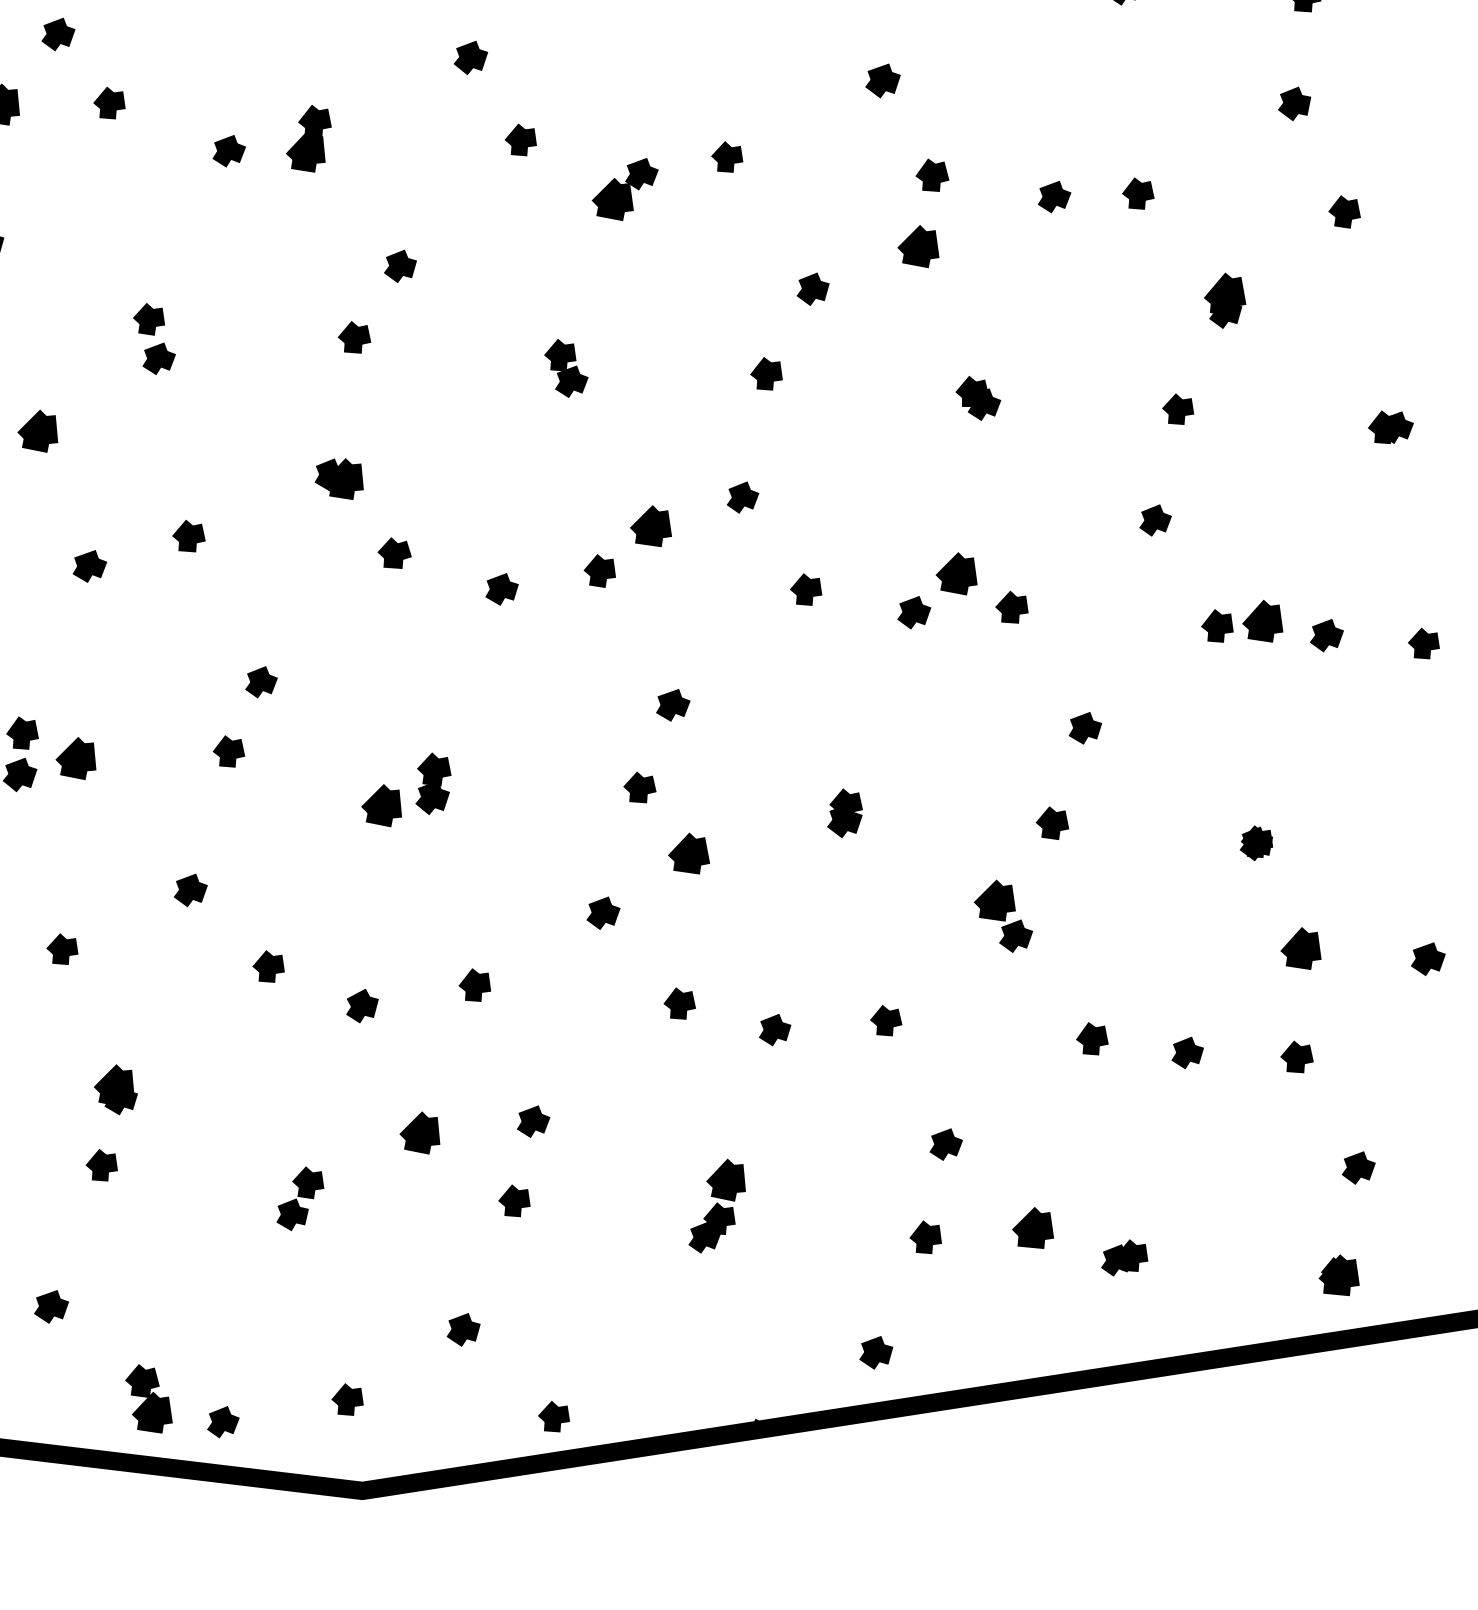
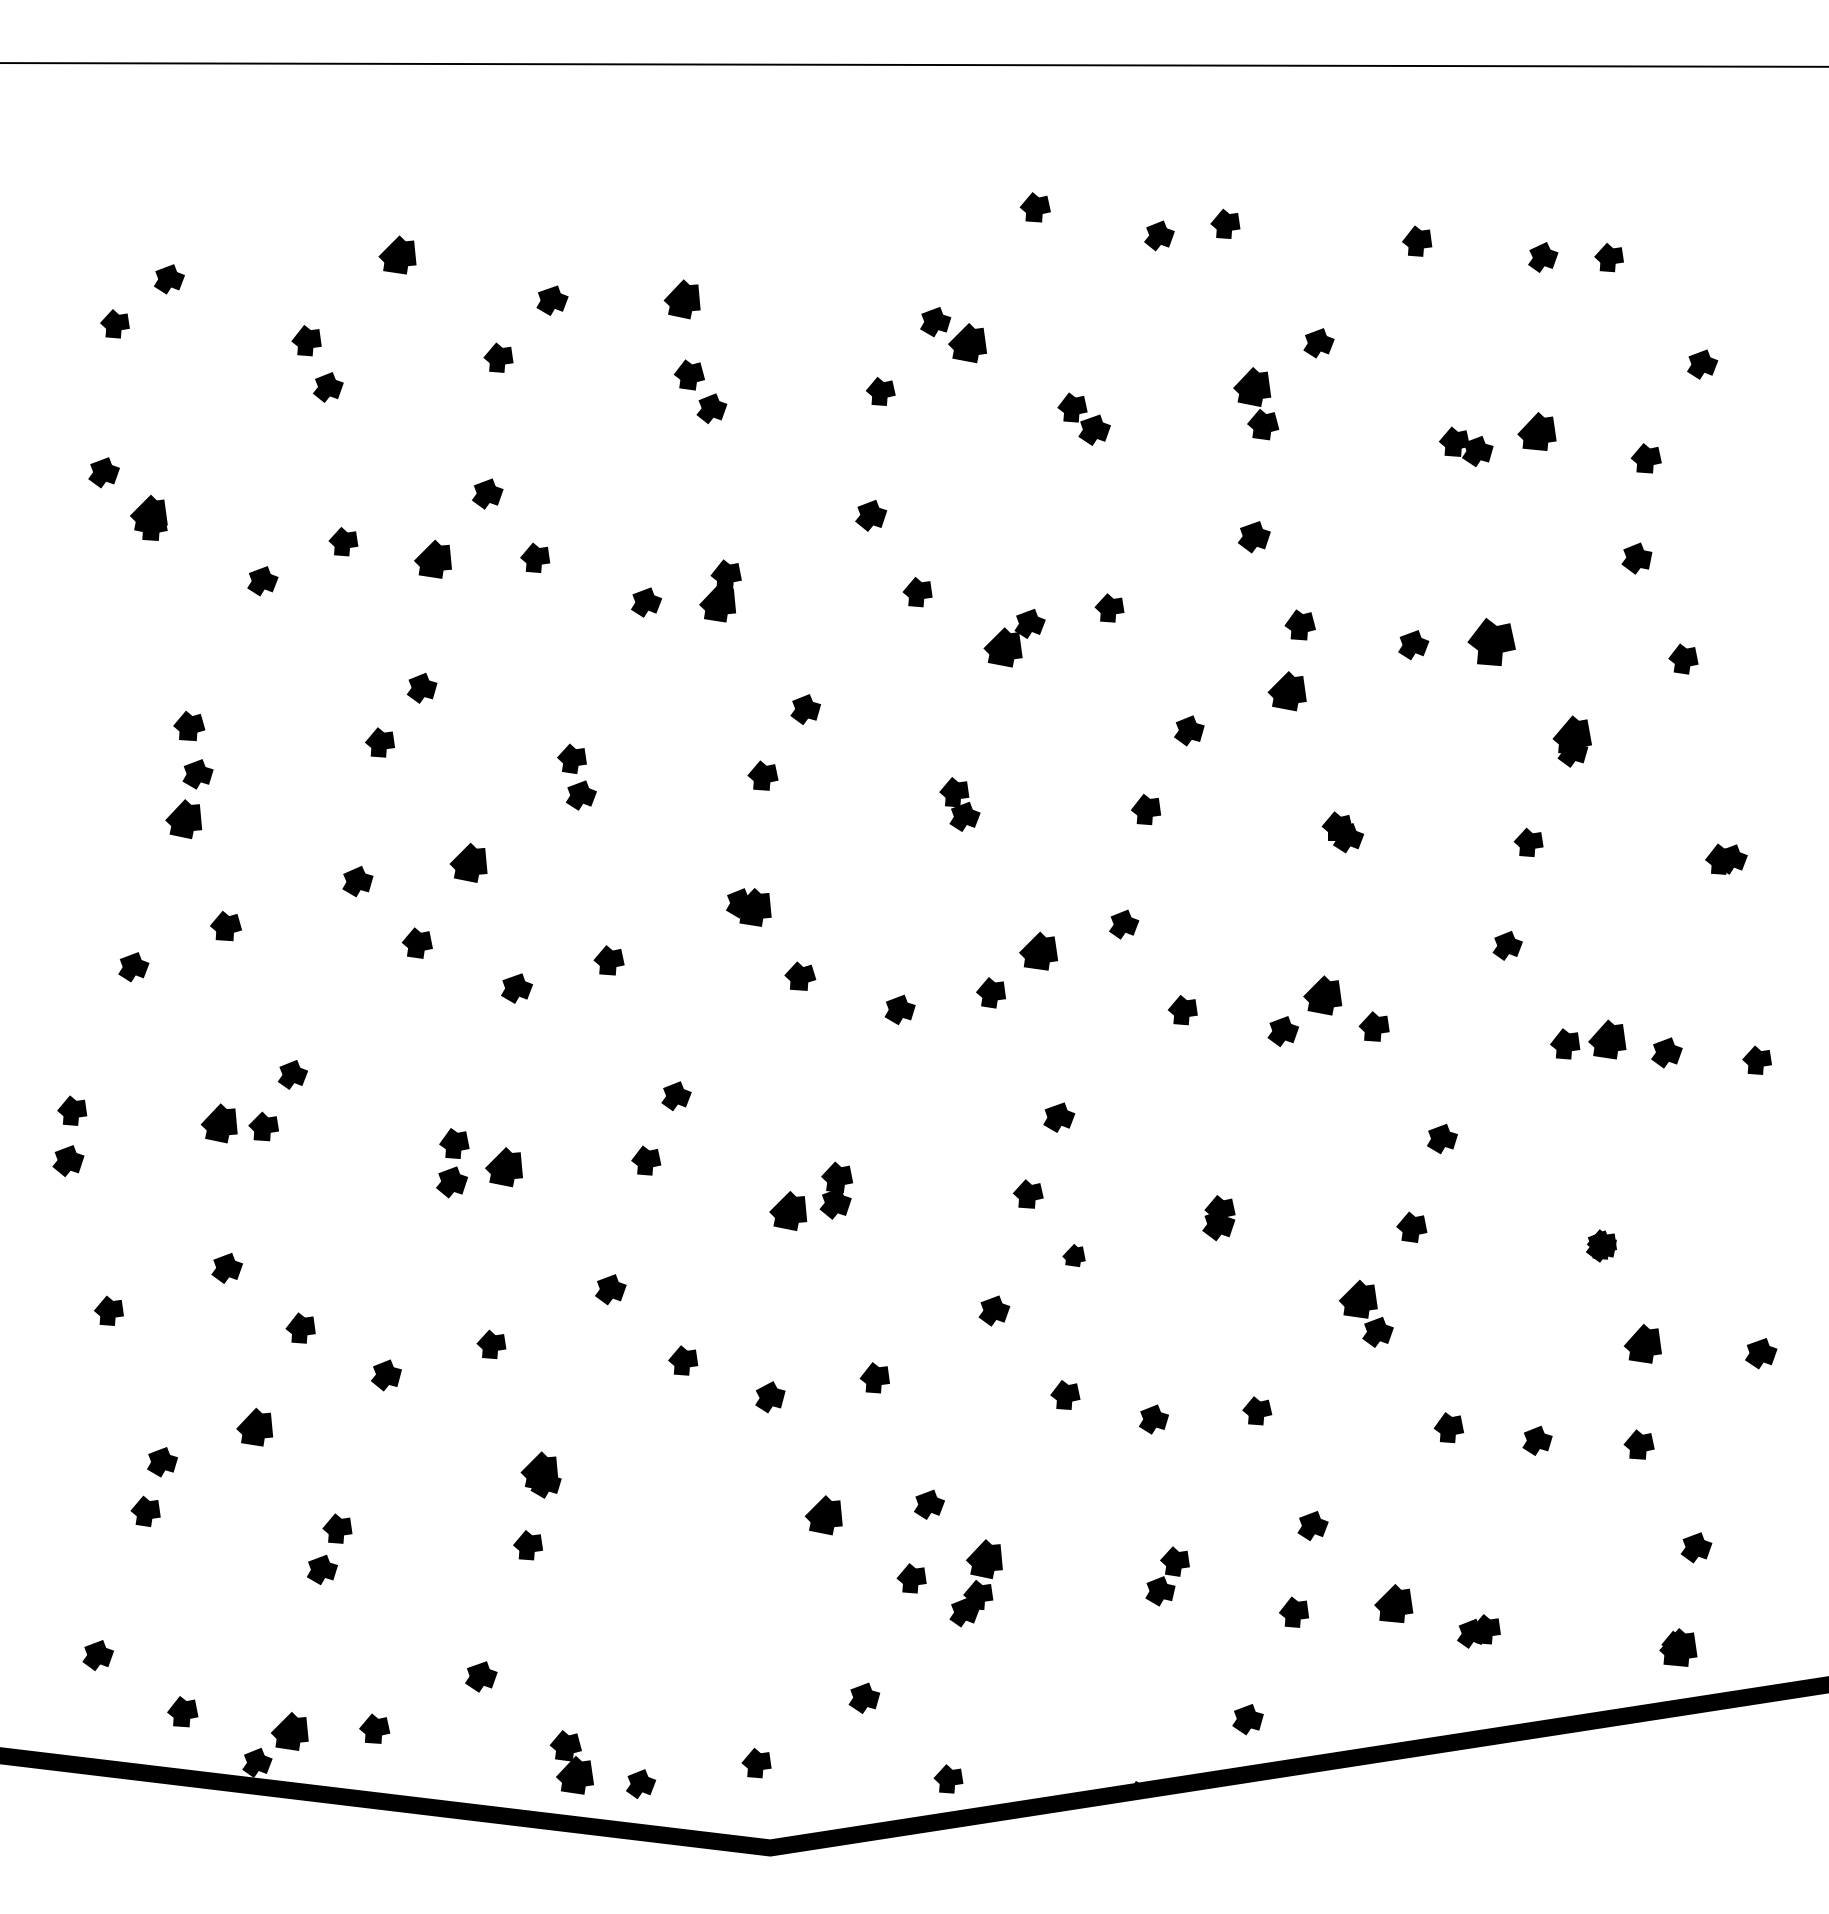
part: (1138, 193) -> (1491, 641), size x1.6
part: (688, 853) -> (1073, 1255), size x0.6
part: (300, 1198) -> (1167, 1576), moved
part: (716, 1206) -> (975, 1583), moved

